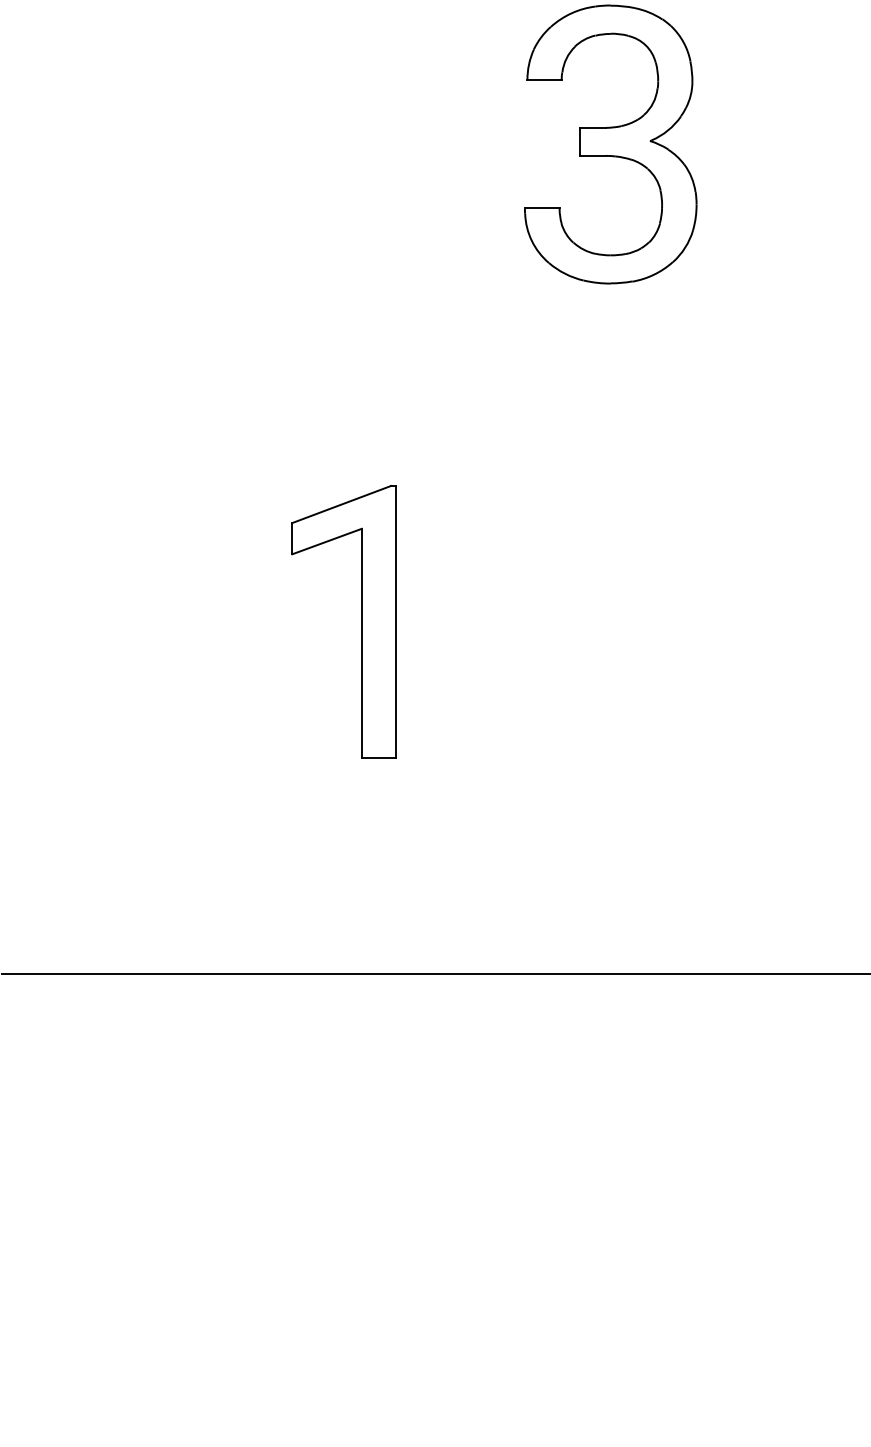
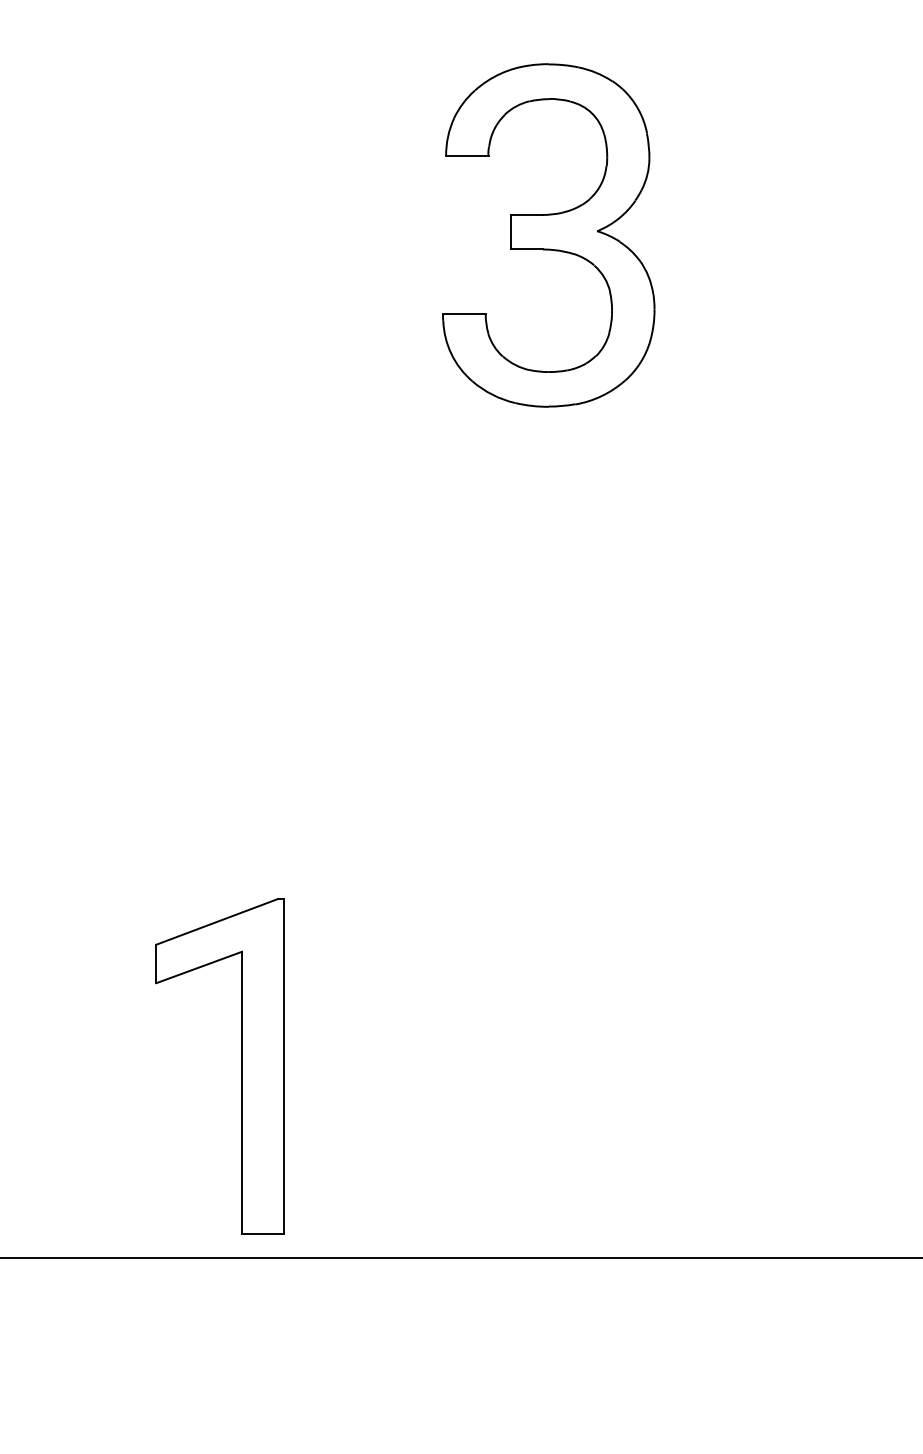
part: (361, 621) -> (241, 1066), moved

